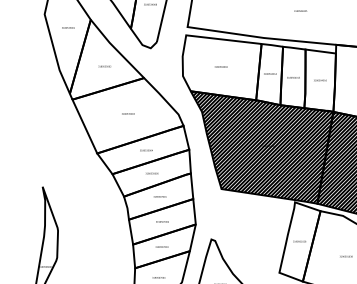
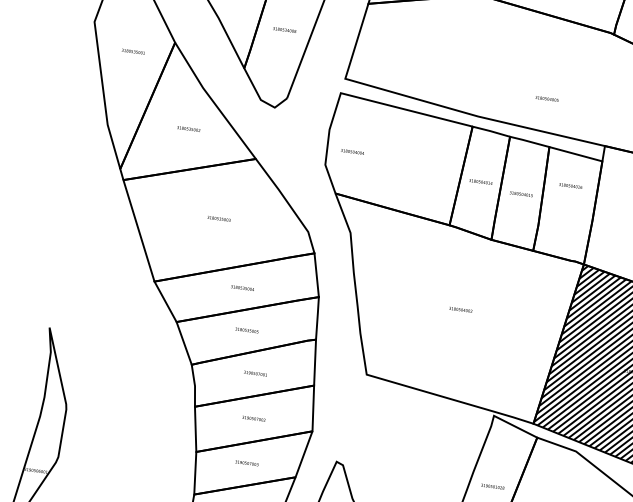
text: (300, 10) -> (546, 97), moved
text: (221, 66) -> (353, 151), moved
text: (320, 80) -> (571, 186), moved
hatch: (261, 147) -> (447, 310), removed

